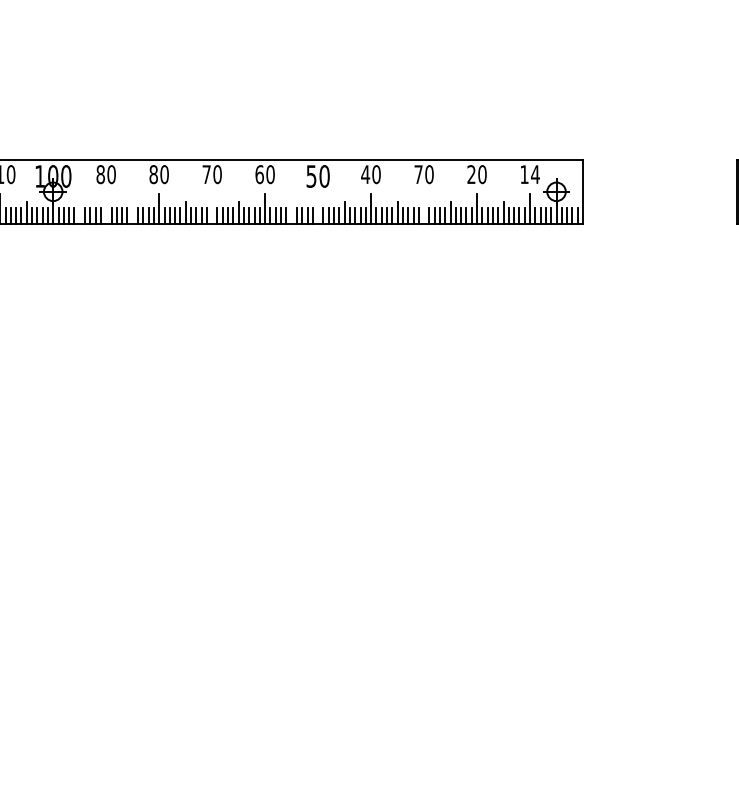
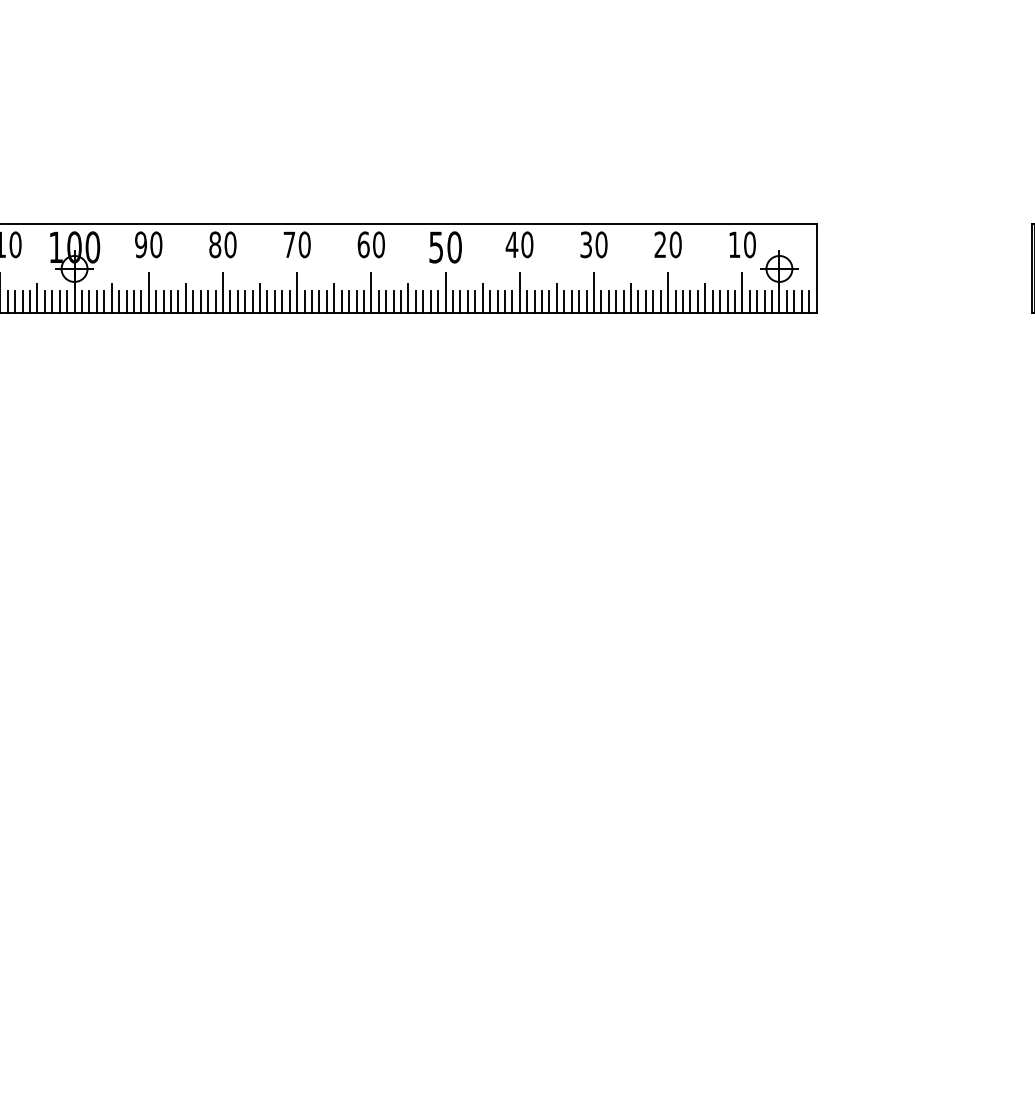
text: (101, 174) -> (141, 244), 80 -> 90
text: (418, 174) -> (585, 244), 70 -> 30
text: (535, 174) -> (749, 244), 14 -> 10
line: (106, 208) -> (148, 292), added
line: (212, 208) -> (297, 292), added
line: (318, 208) -> (445, 292), added
line: (423, 208) -> (593, 292), added
line: (79, 212) -> (111, 298), added
line: (132, 212) -> (185, 298), added
line: (291, 212) -> (408, 298), added

